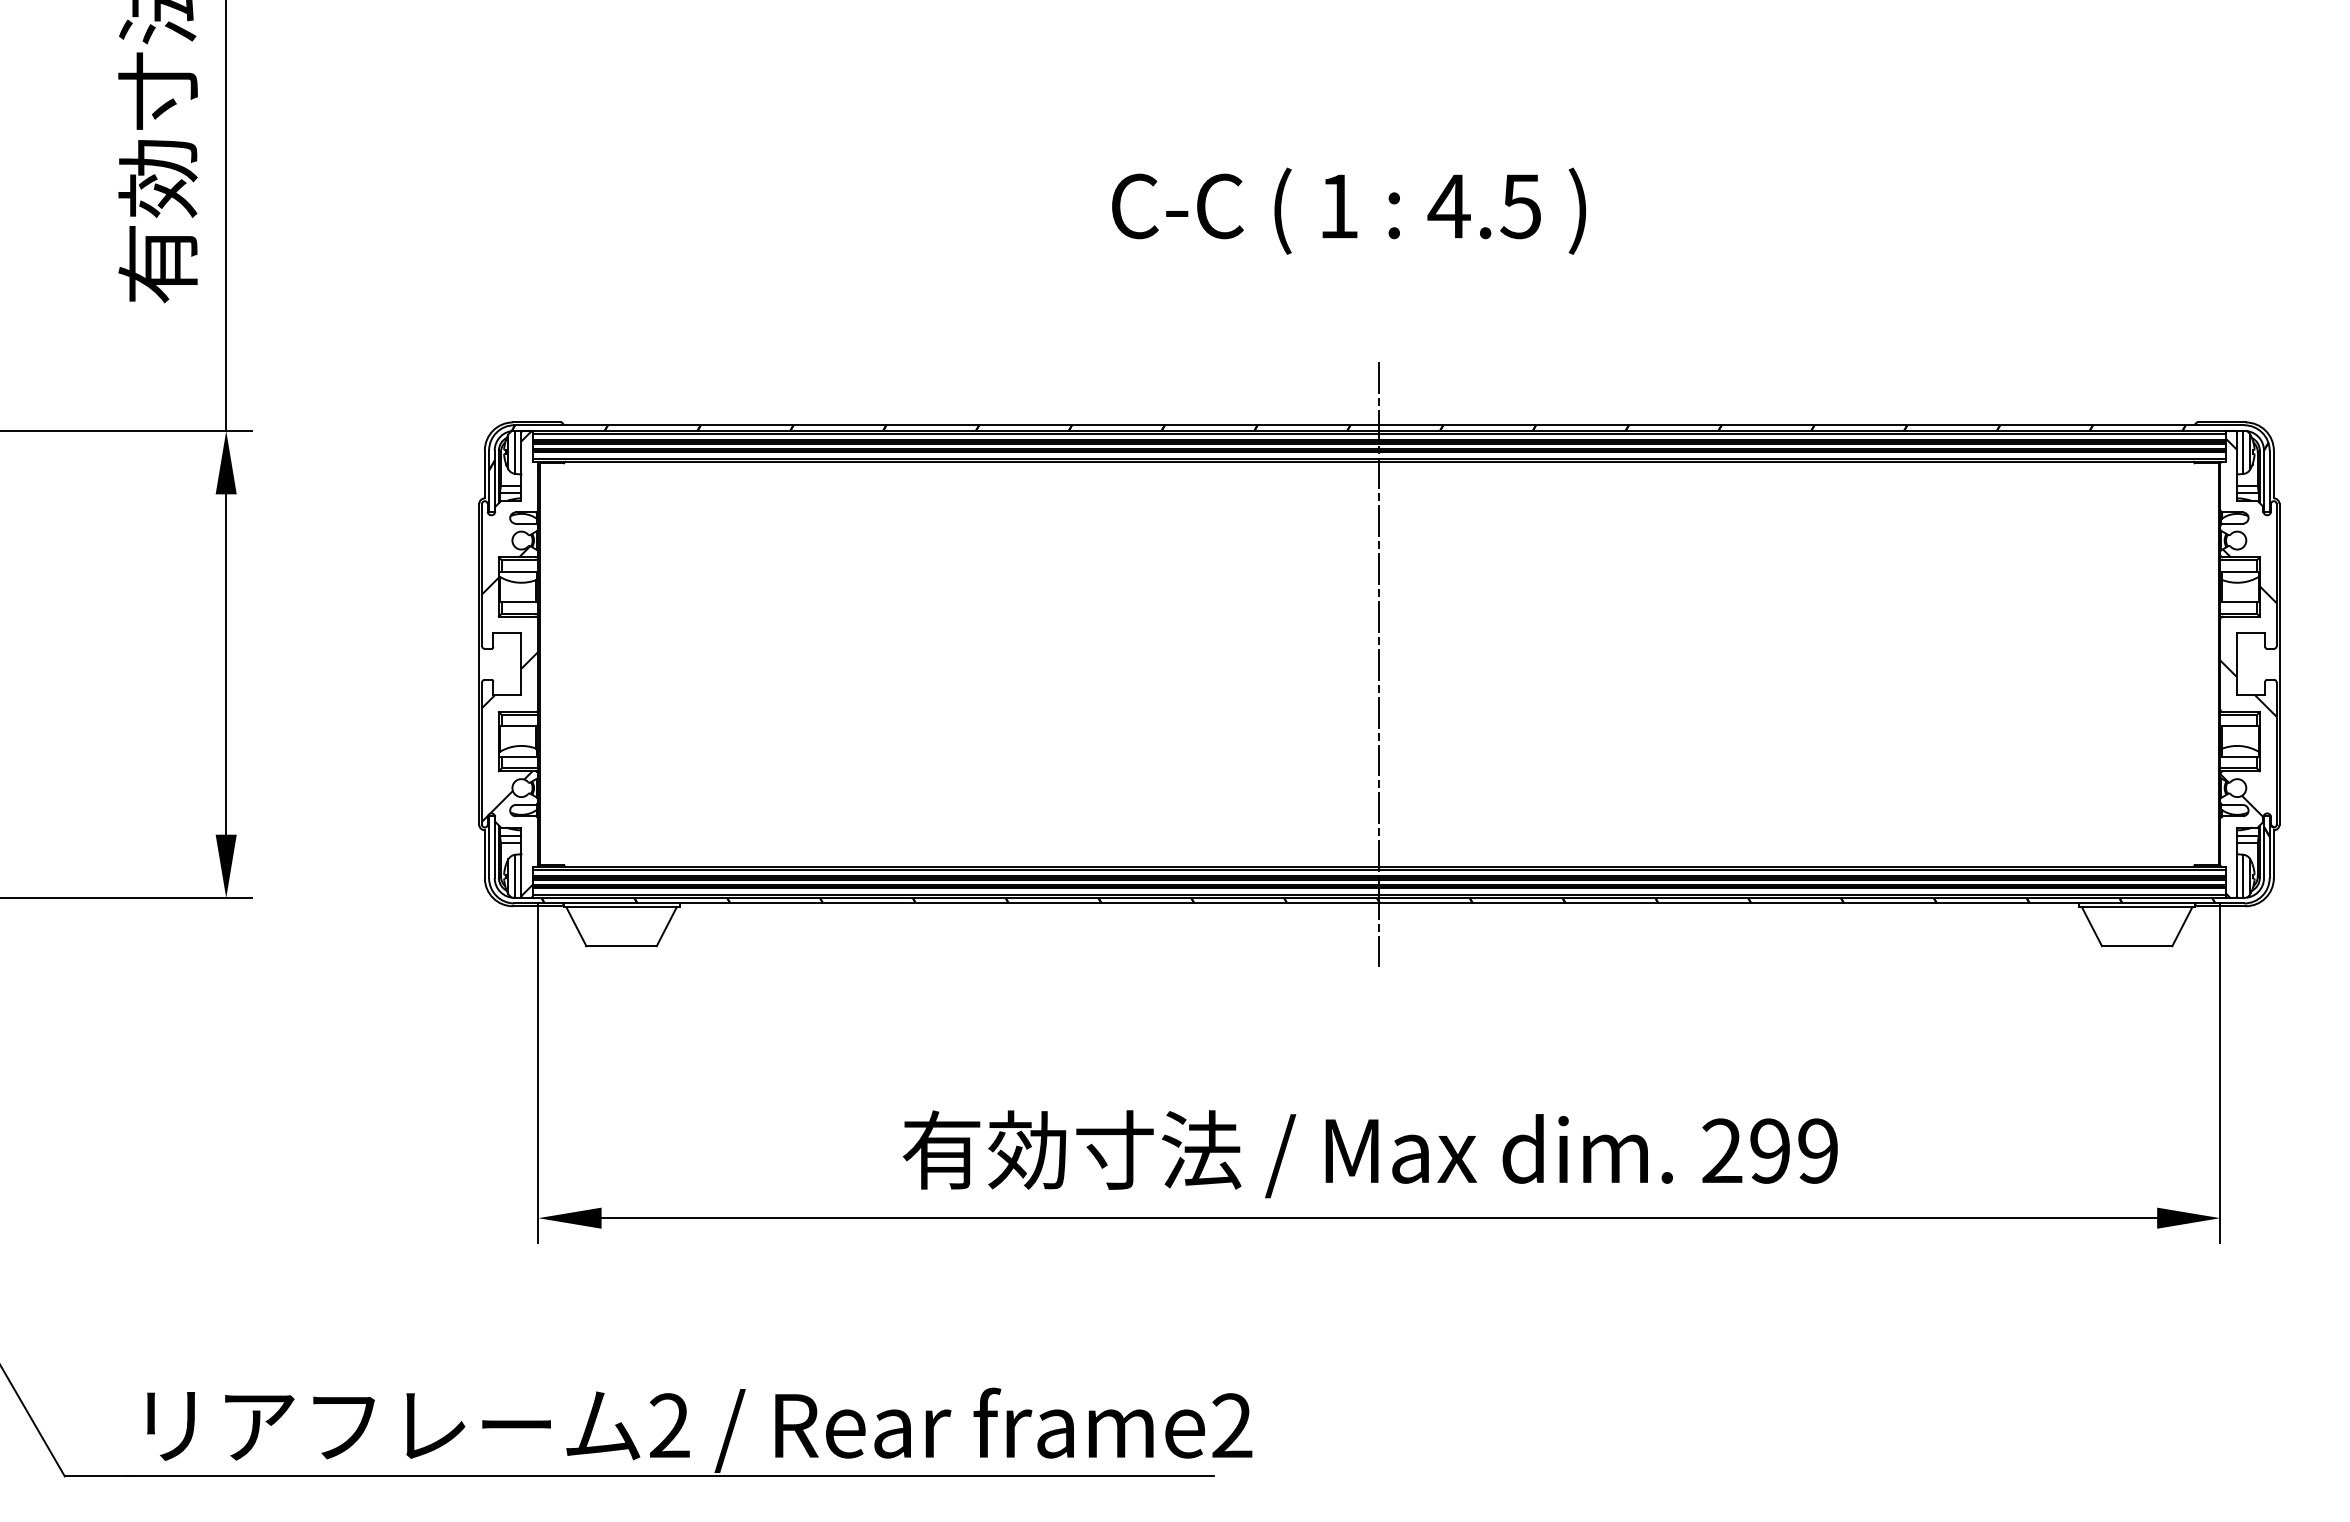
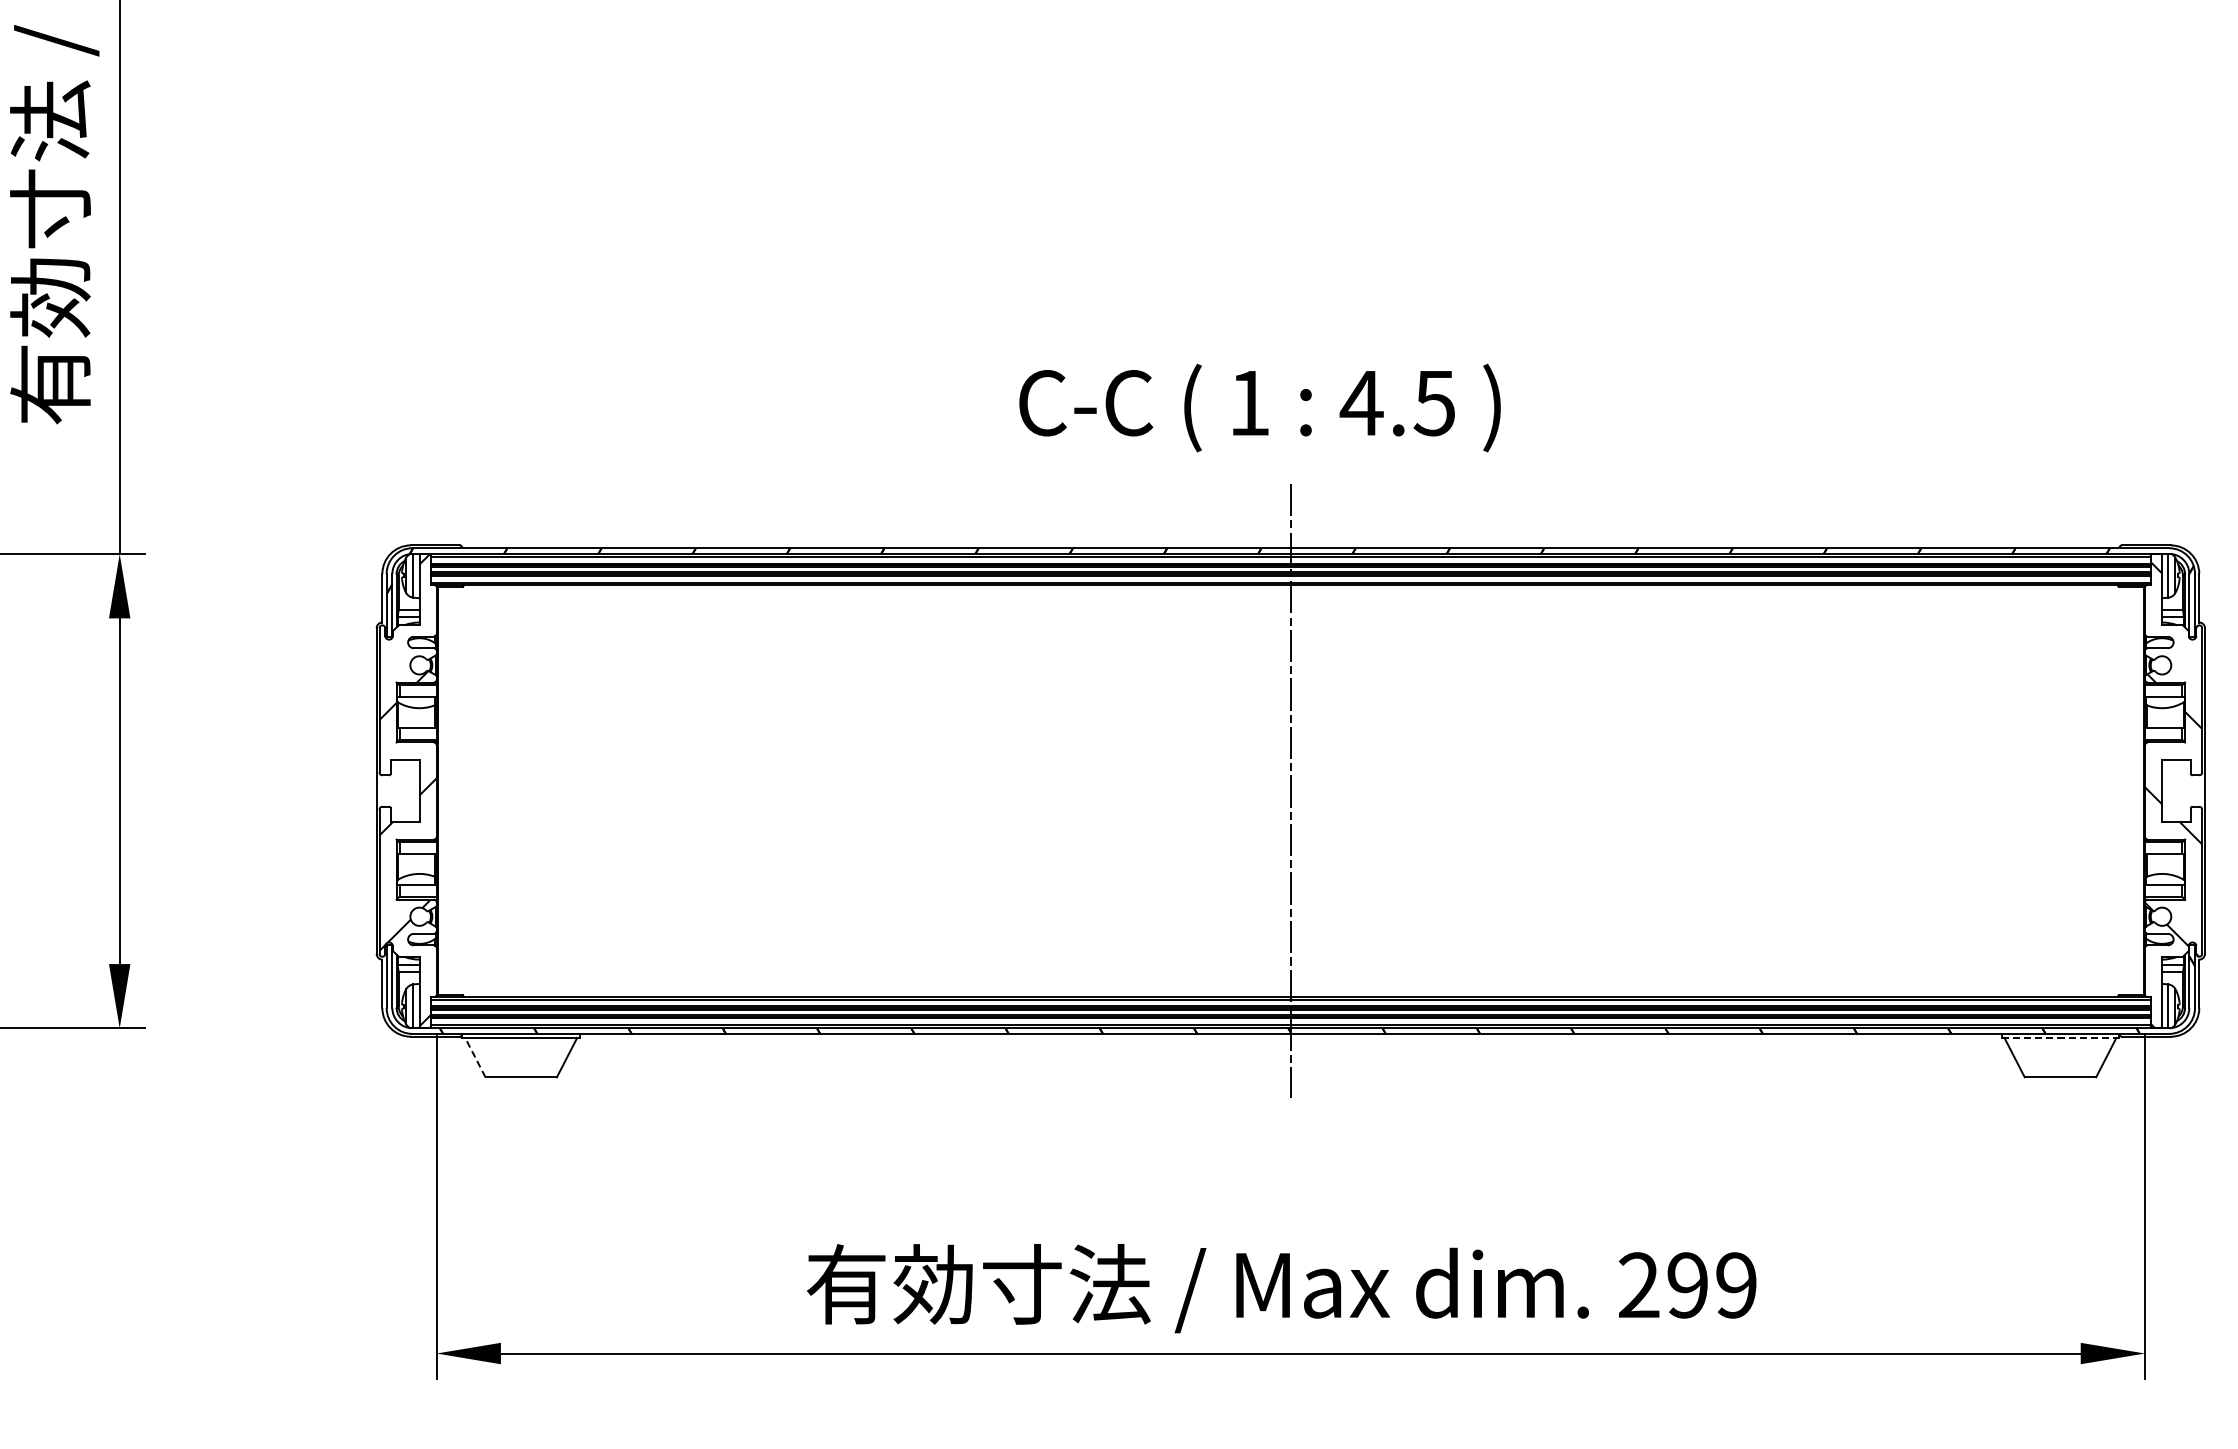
text: (1348, 210) -> (1259, 407), moved
line: (2137, 907) -> (2060, 1037), solid -> dashed
line: (576, 926) -> (475, 1057), solid -> dashed

